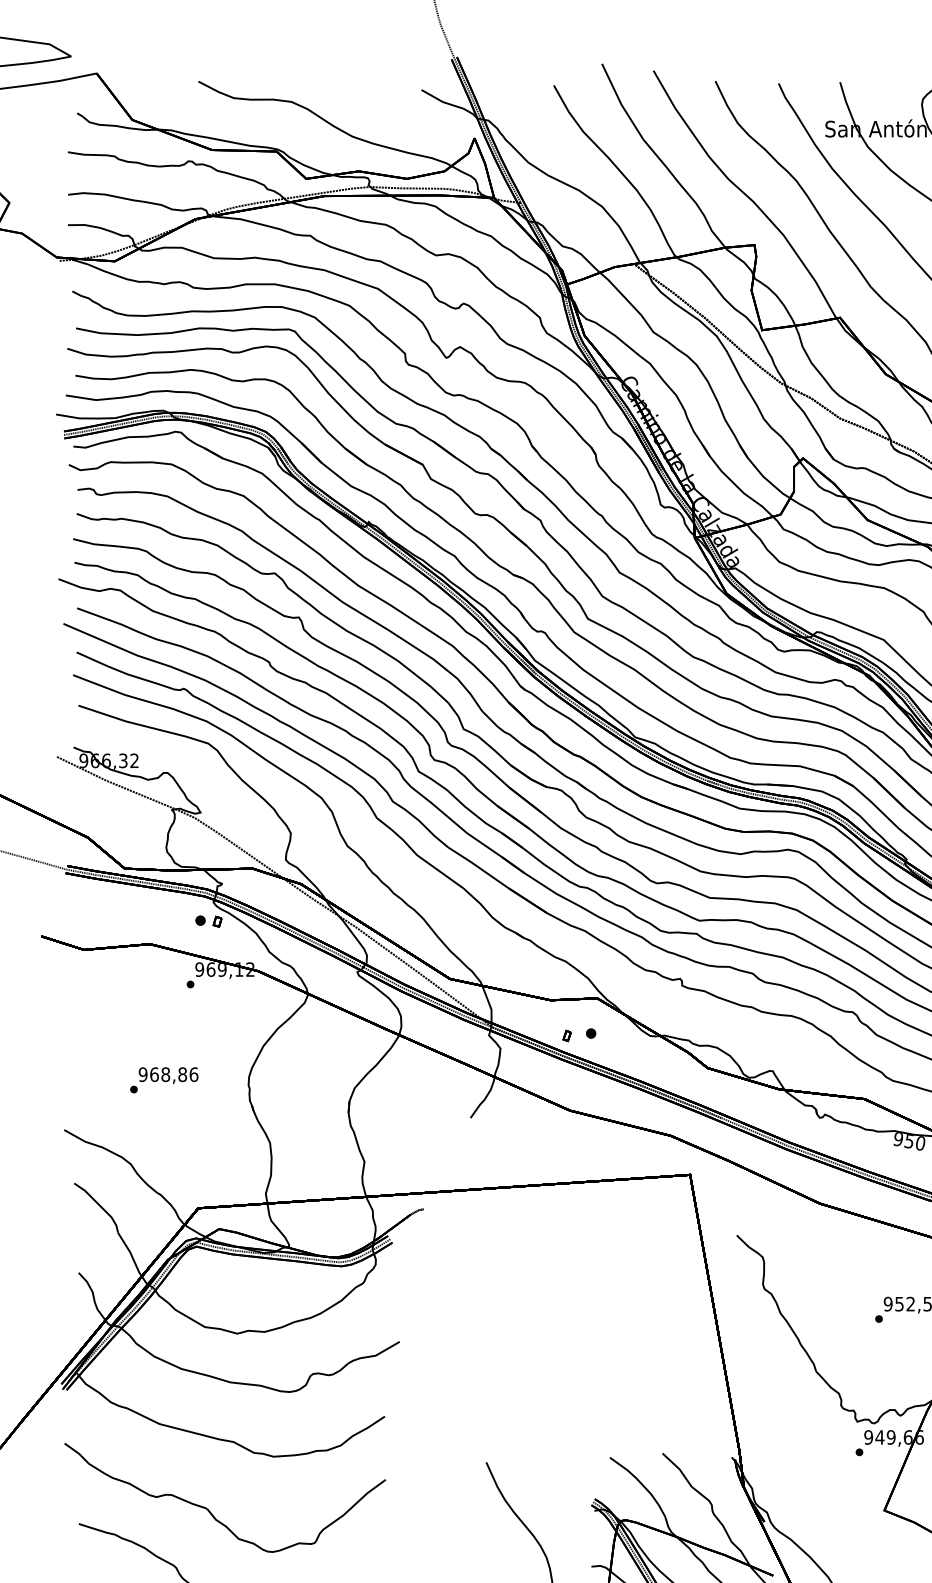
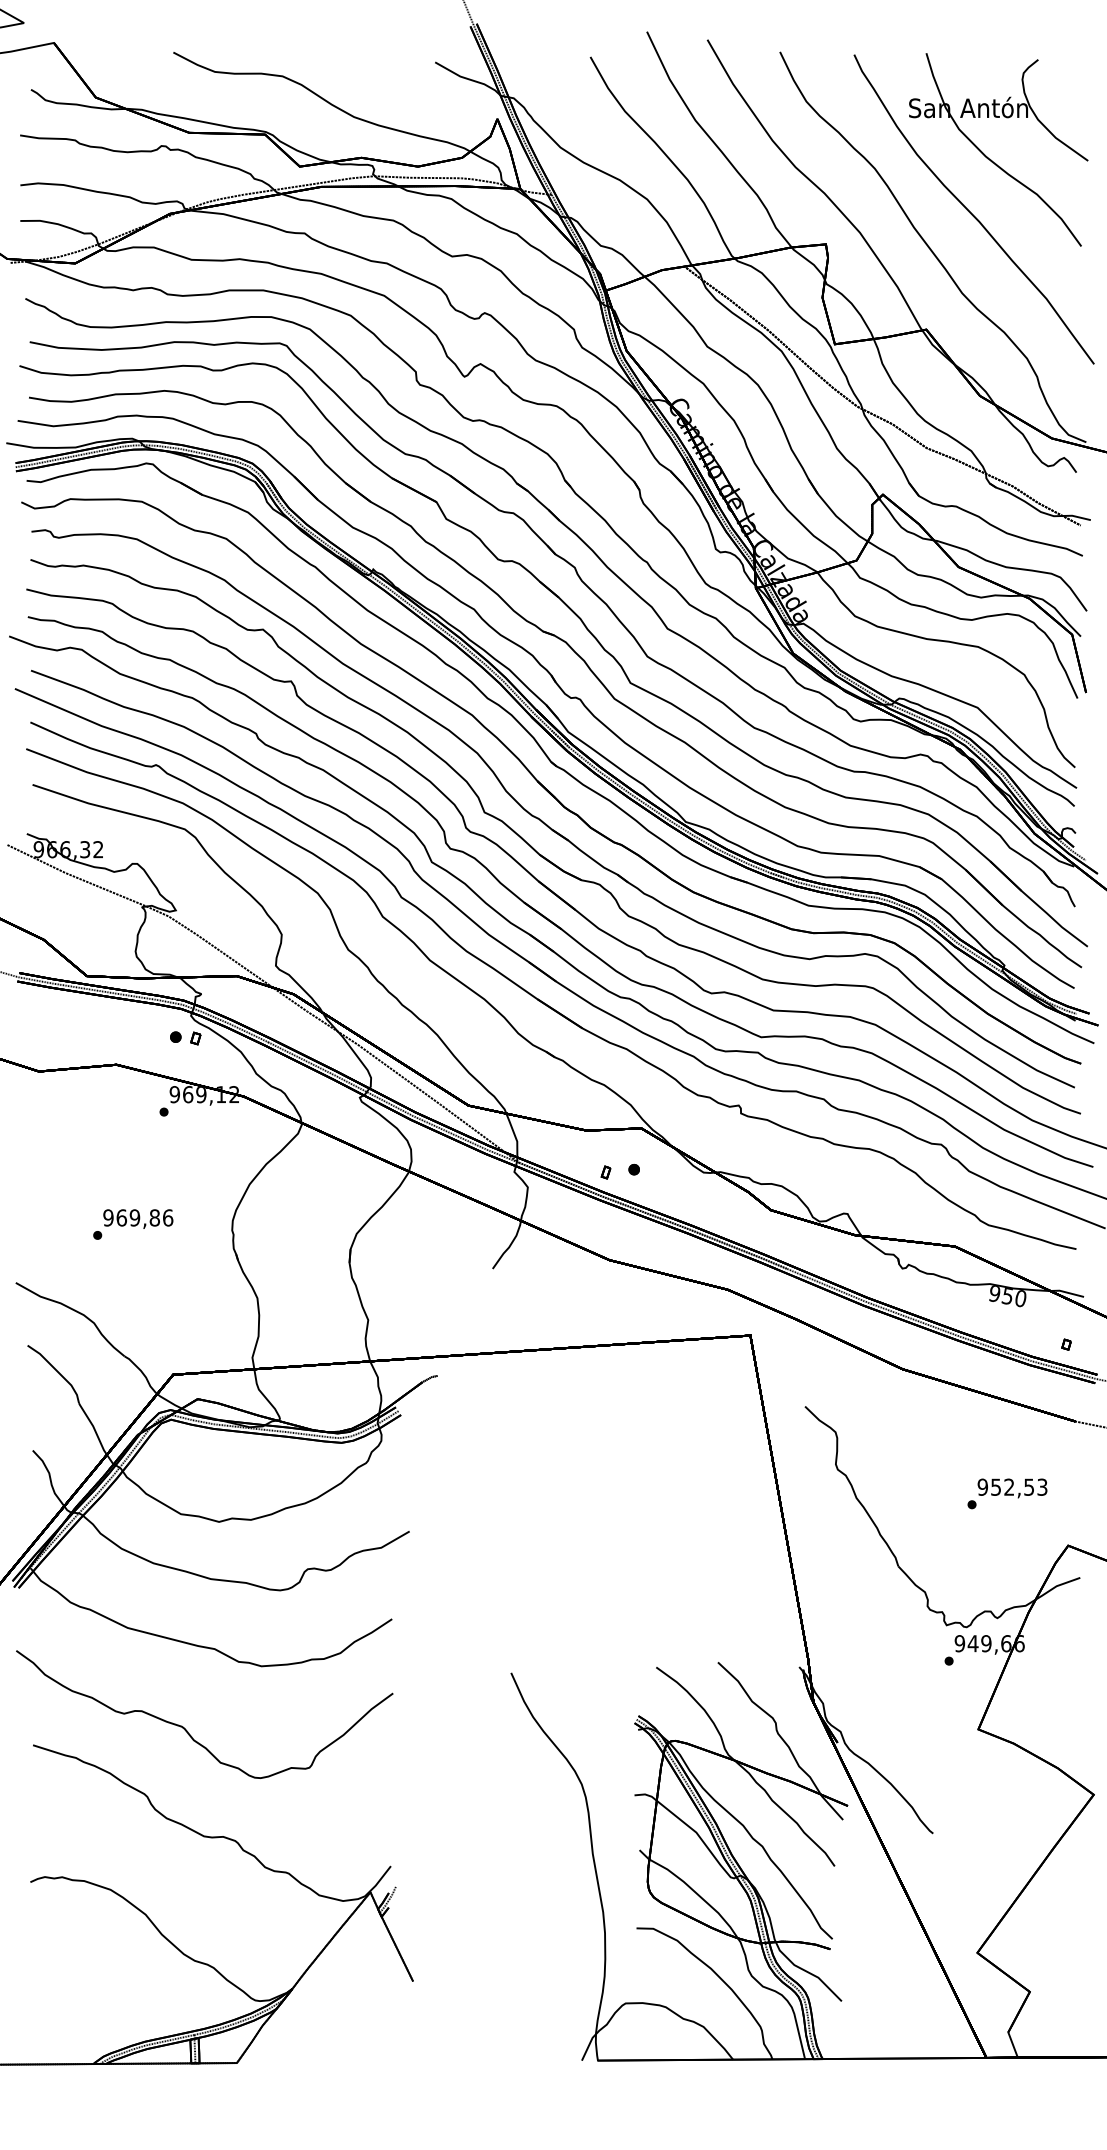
text: (165, 1074) -> (134, 1217), 968,86 -> 969,86

